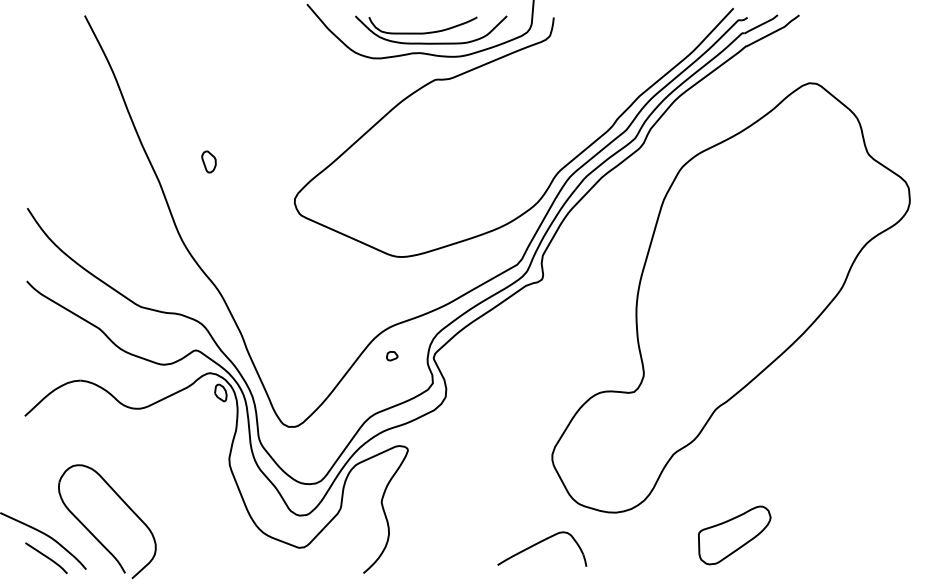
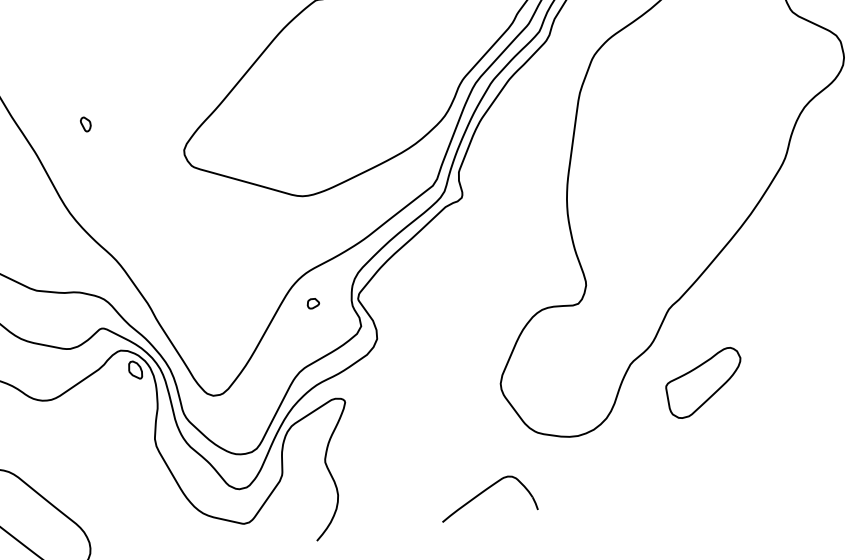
part: (208, 161) -> (85, 123), size x0.62
part: (734, 535) -> (704, 383), moved
part: (542, 548) -> (487, 497), moved

